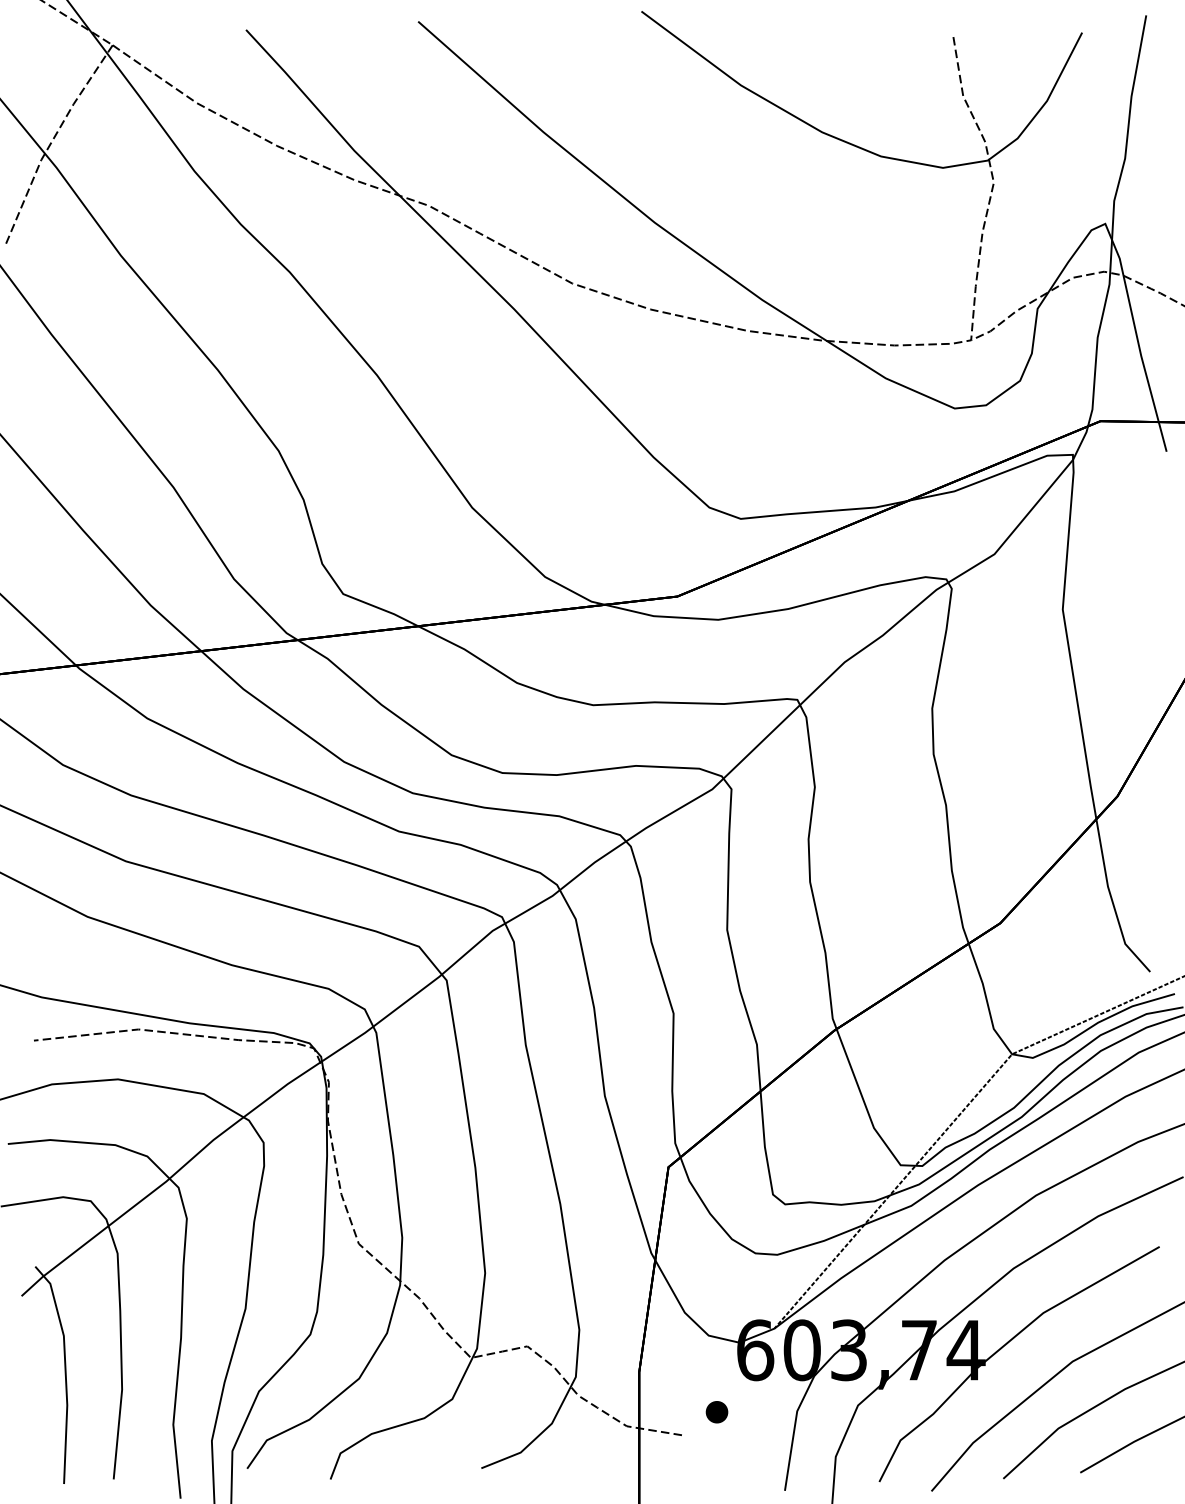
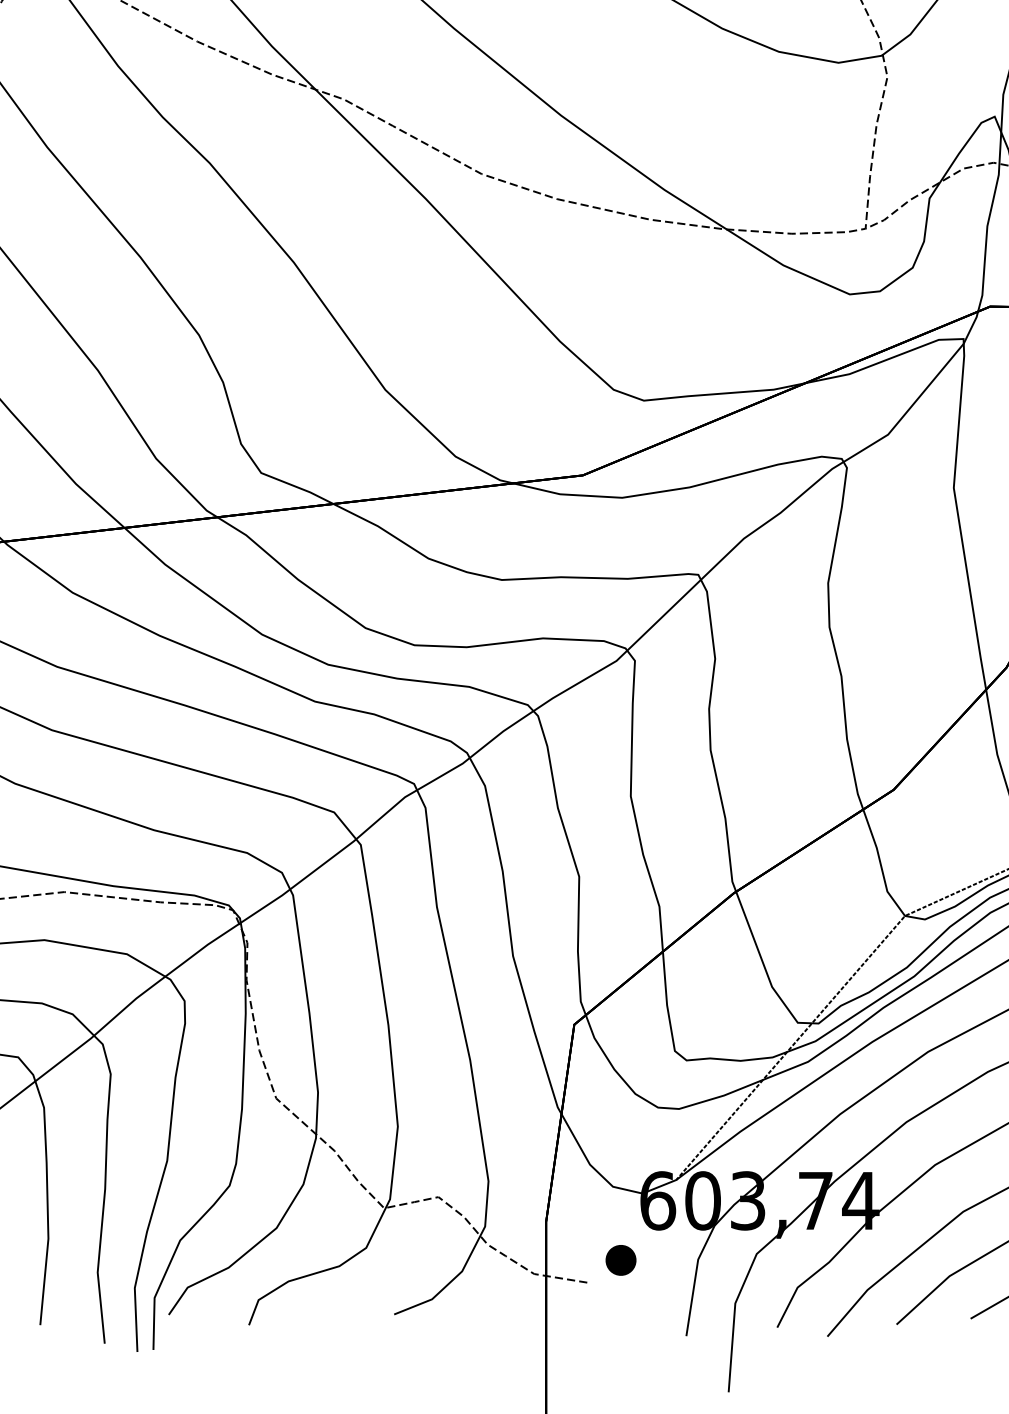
part: (716, 1412) -> (620, 1260), size x1.43

